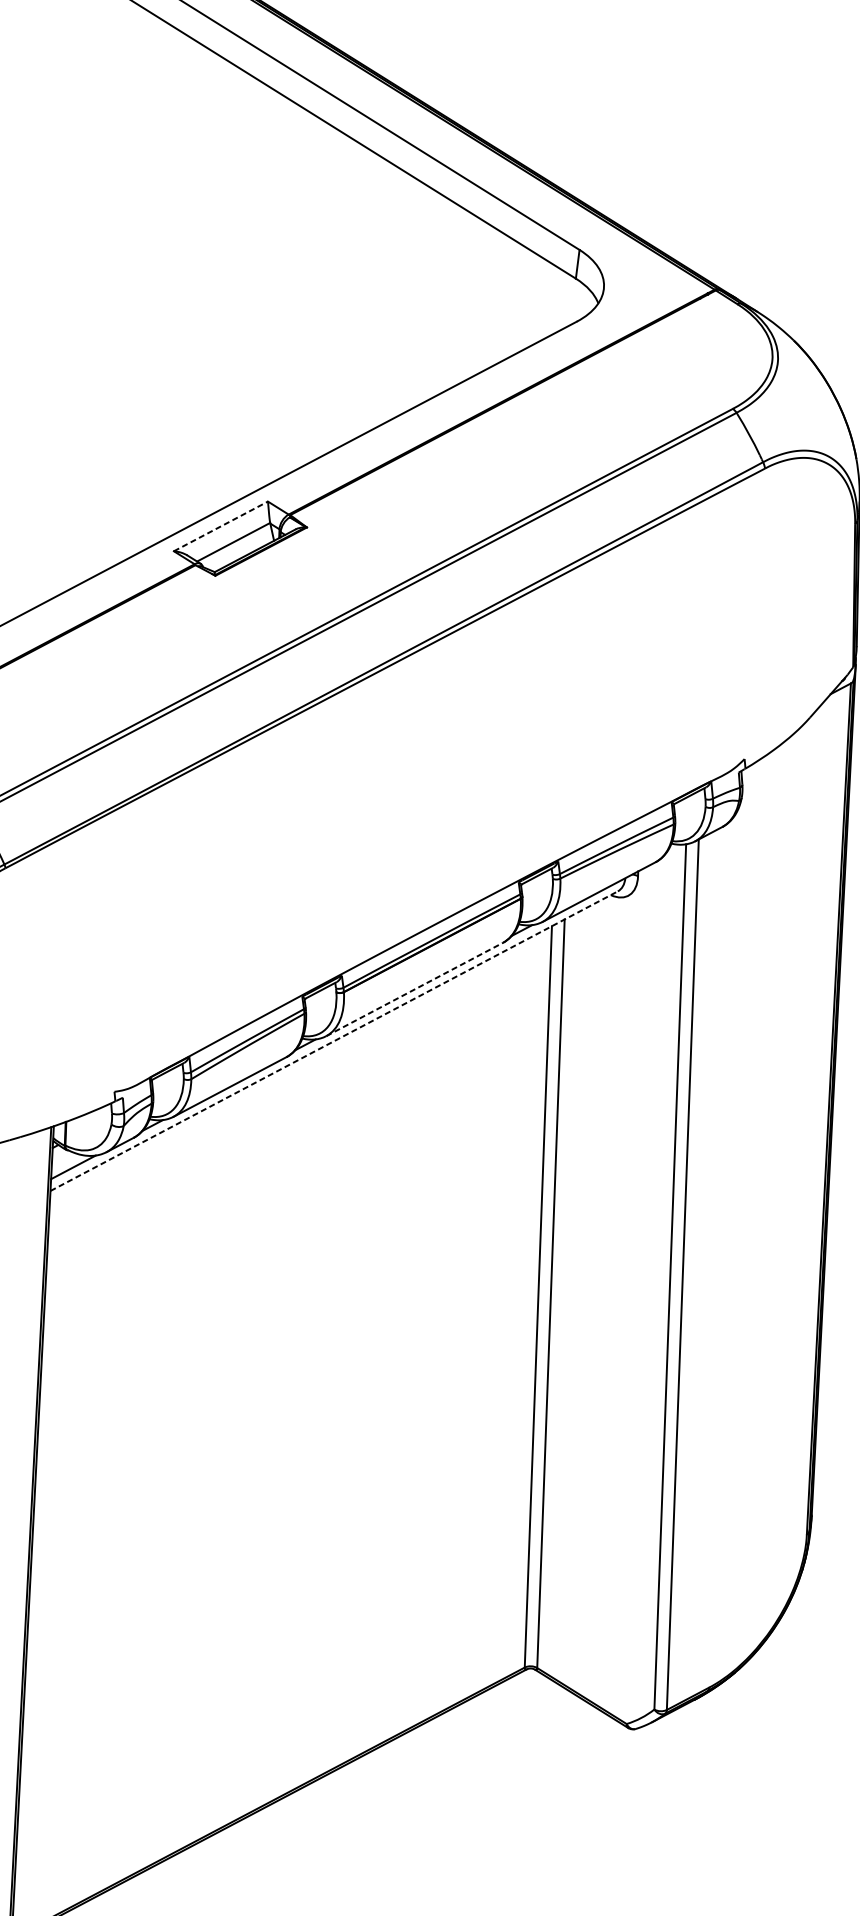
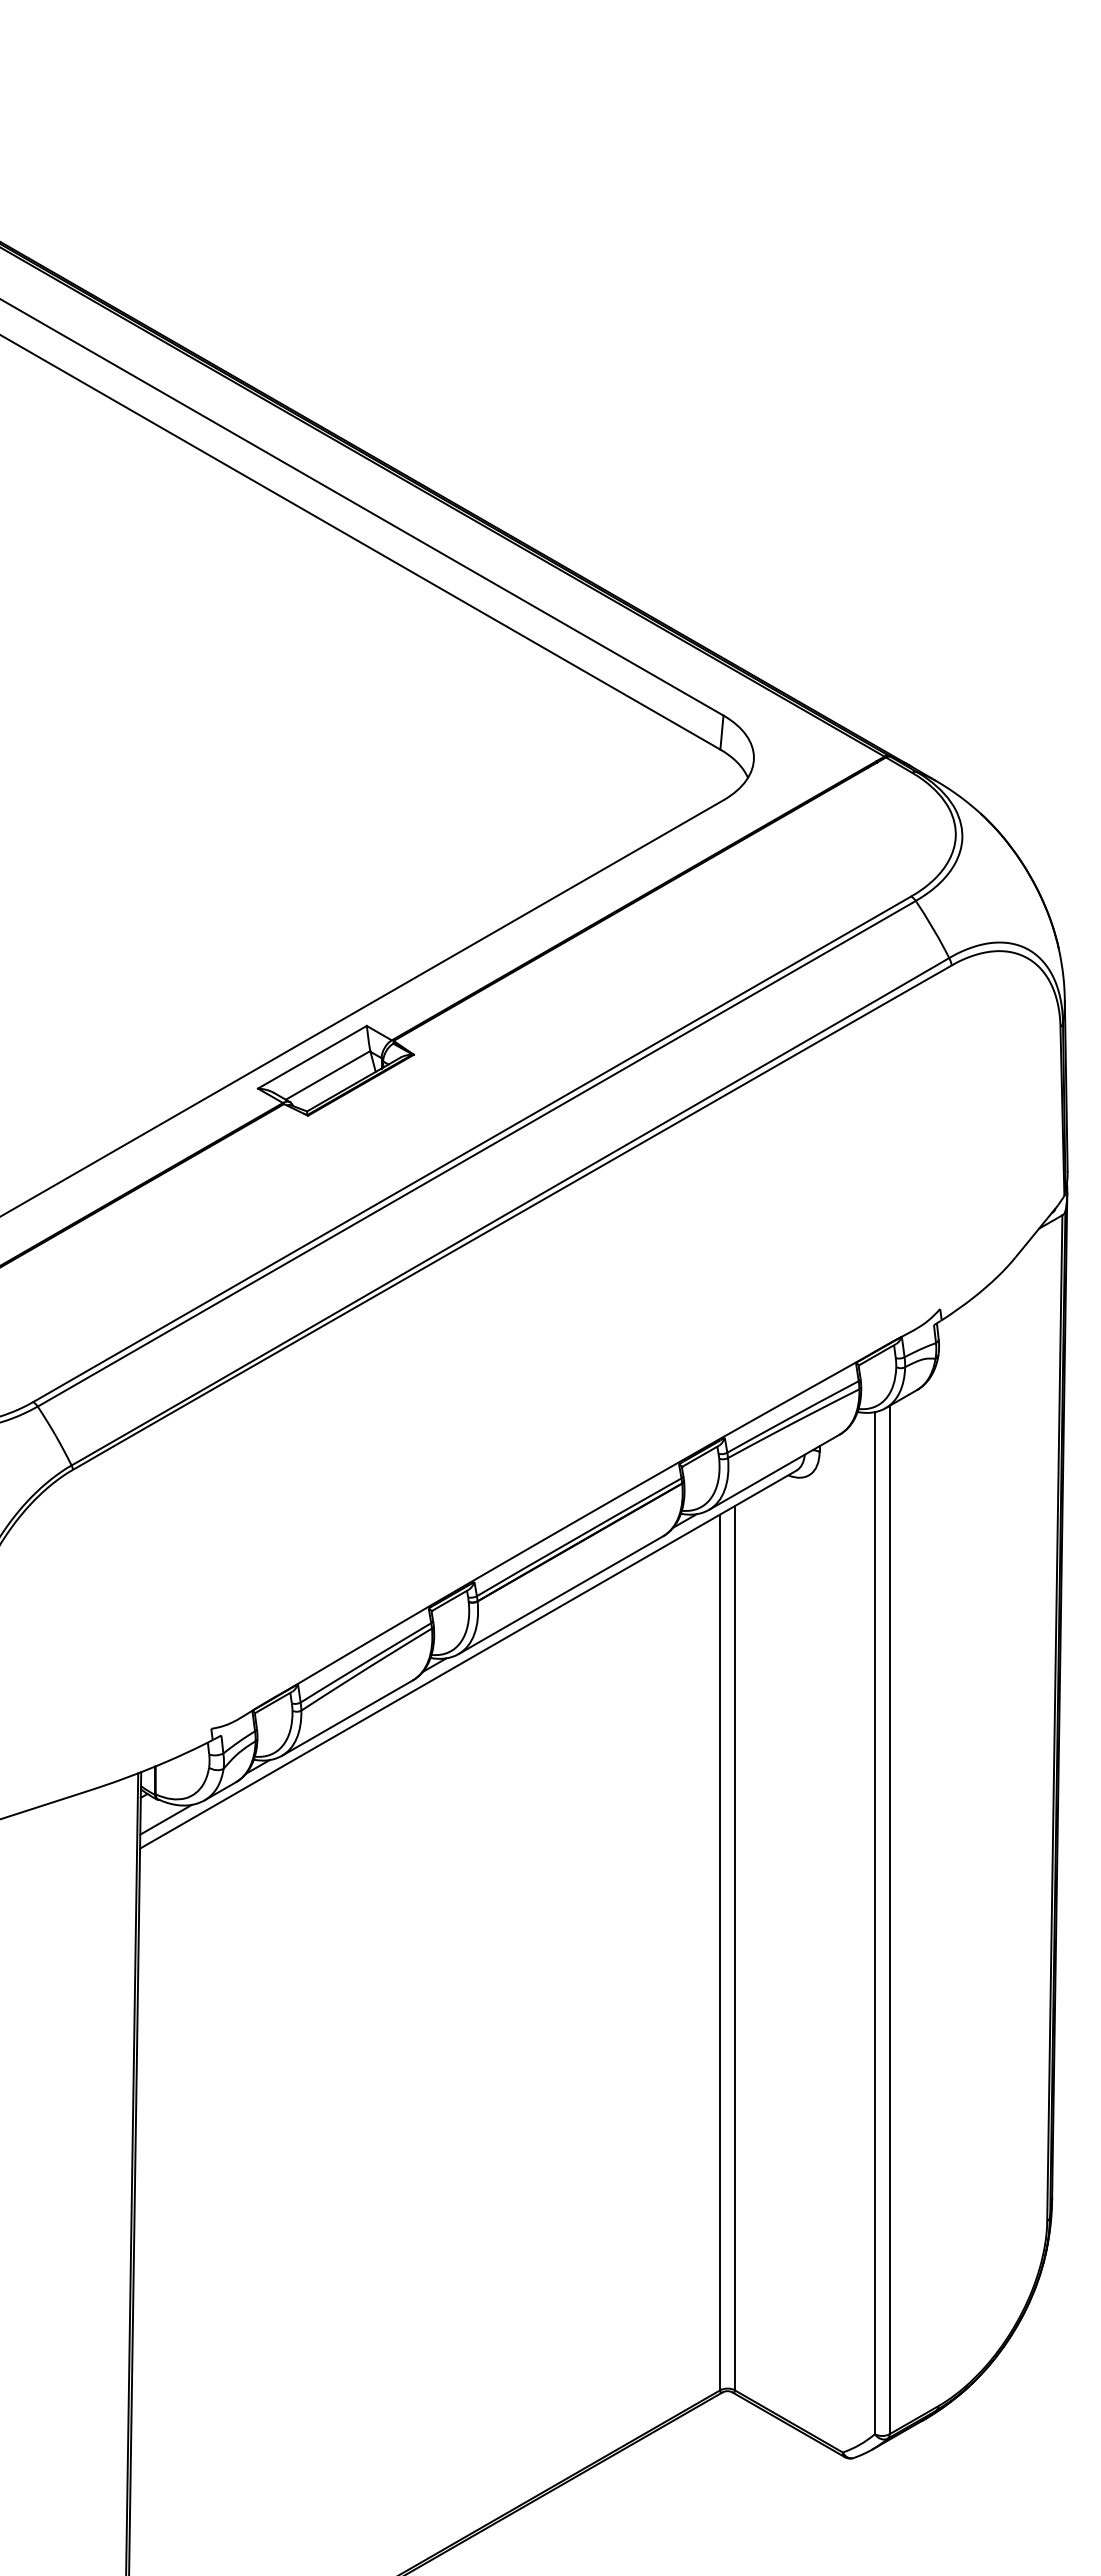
line: (221, 526) -> (312, 1057), dashed -> solid
line: (414, 989) -> (560, 1595), dashed -> solid
line: (334, 1041) -> (468, 1659), dashed -> solid

